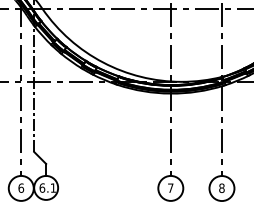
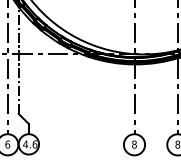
text: (47, 187) -> (30, 144), 6.1 -> 4.6
text: (170, 187) -> (134, 144), 7 -> 8

